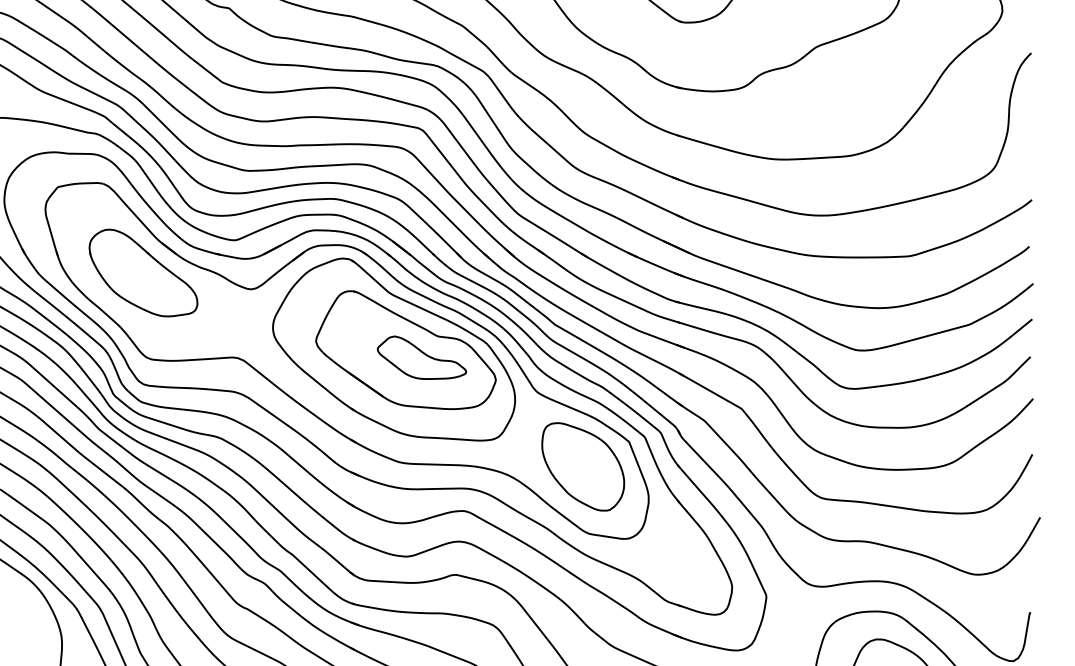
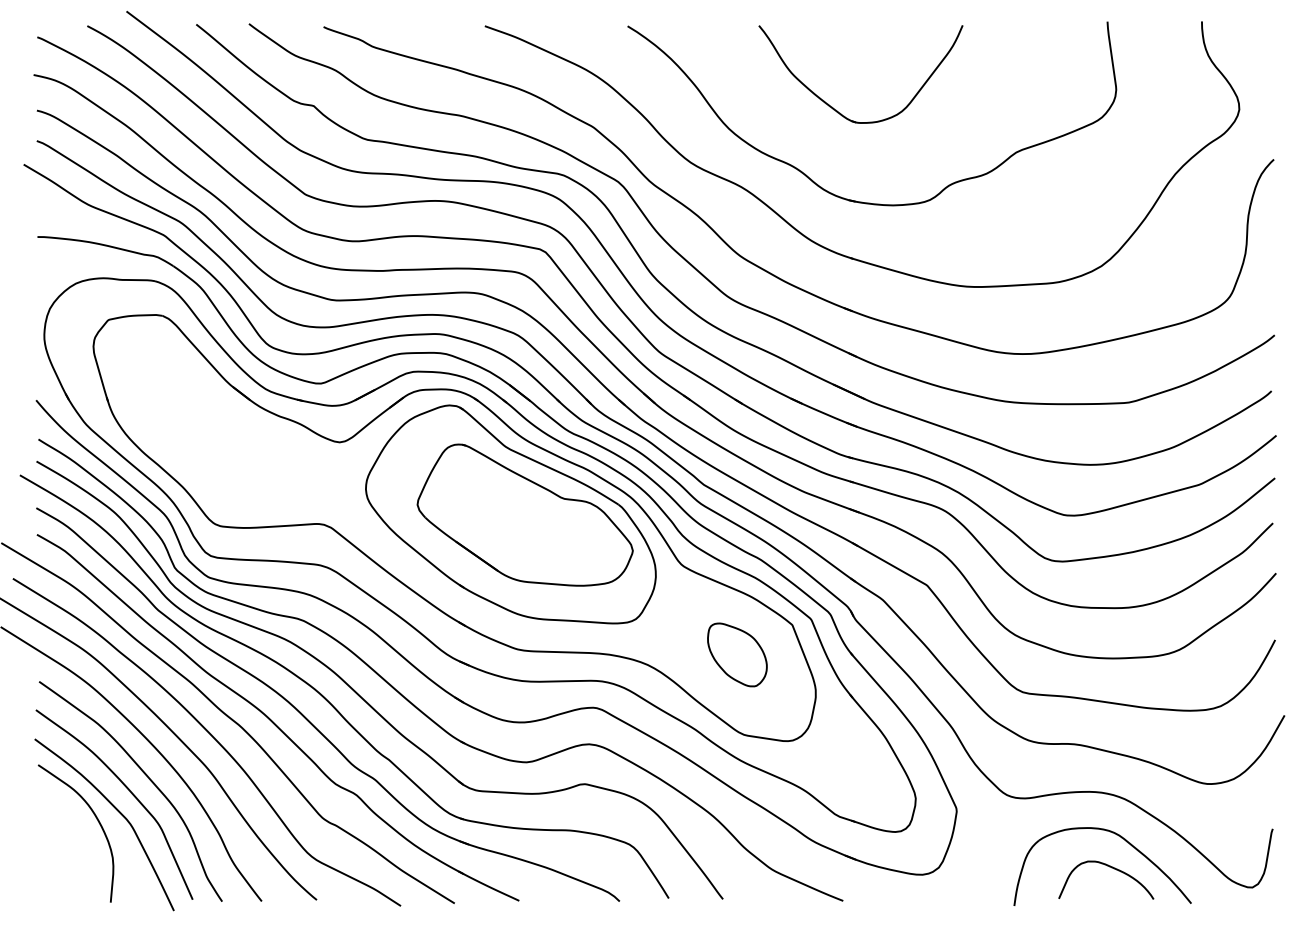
part: (143, 272) -> (210, 422), removed
part: (422, 357) -> (544, 523), removed
part: (583, 466) -> (737, 654), size x0.6

